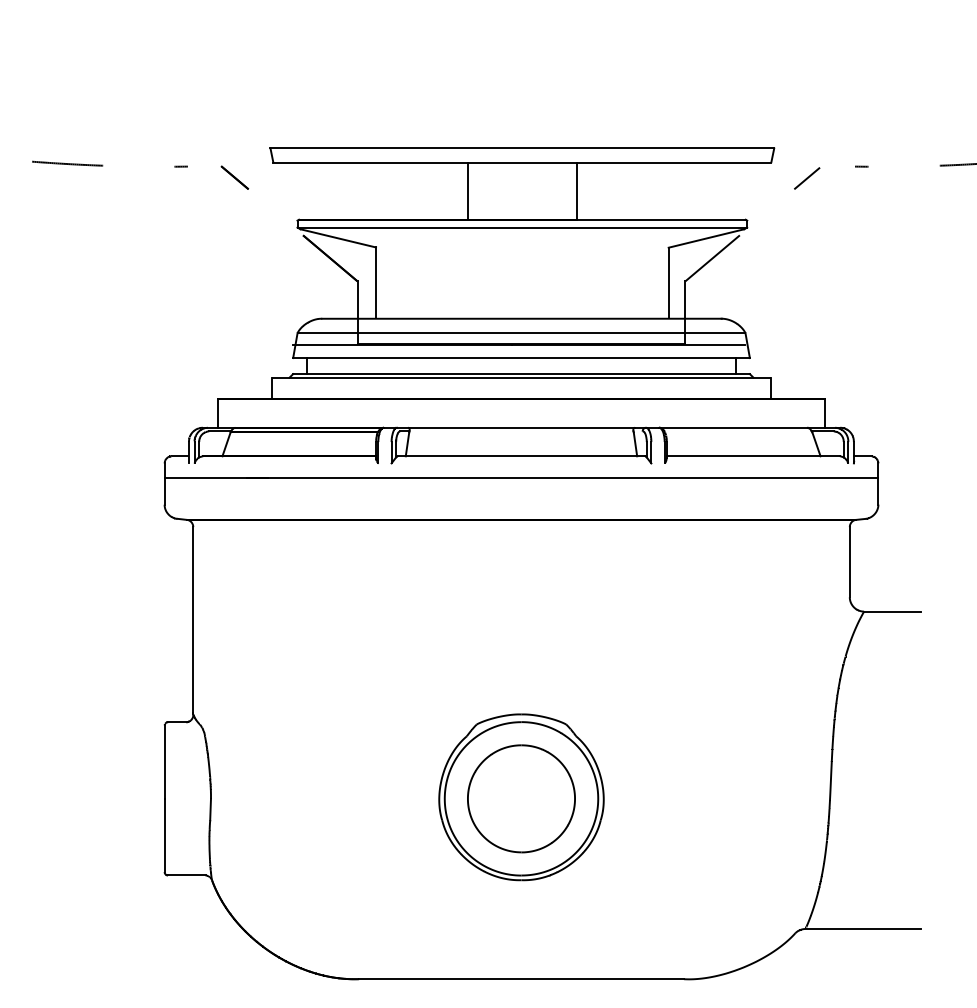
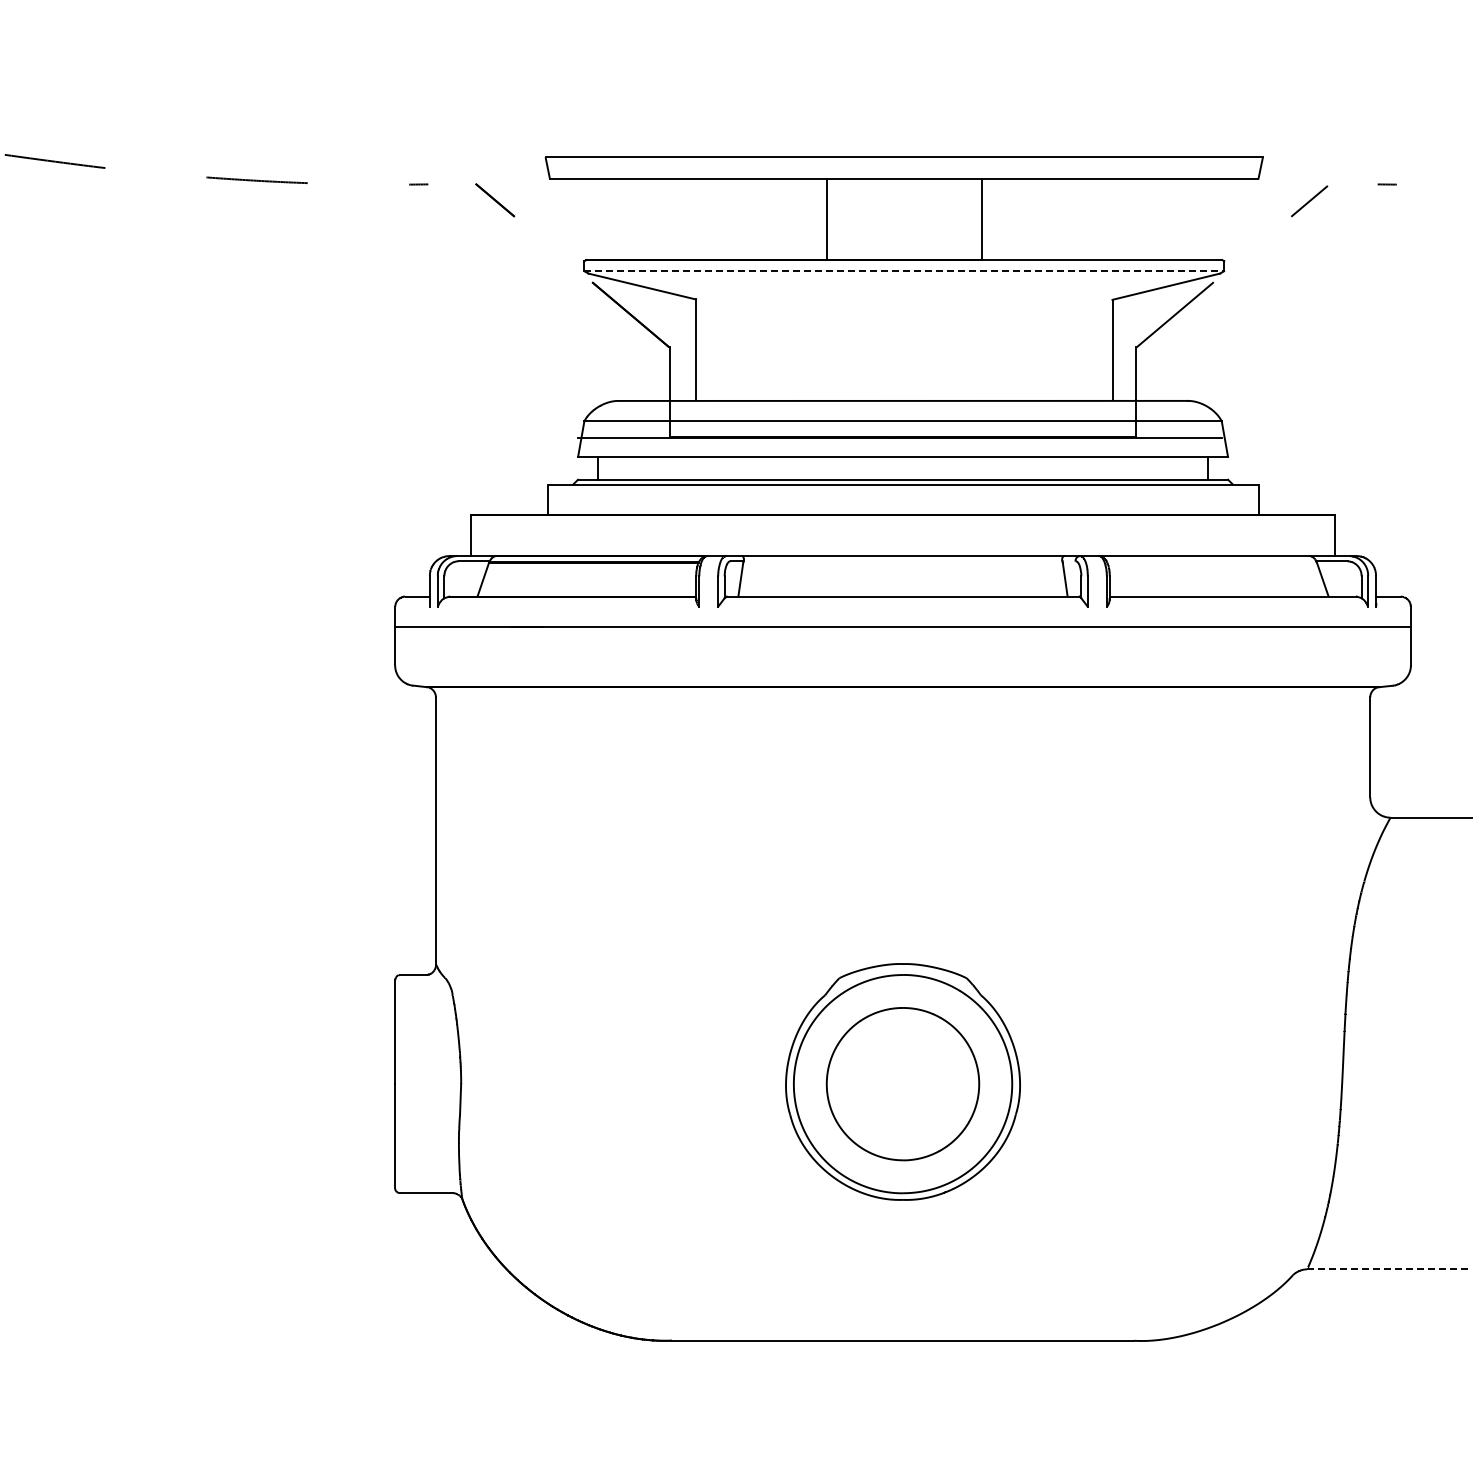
line: (522, 227) -> (904, 271), solid -> dashed
line: (864, 929) -> (1390, 1269), solid -> dashed

